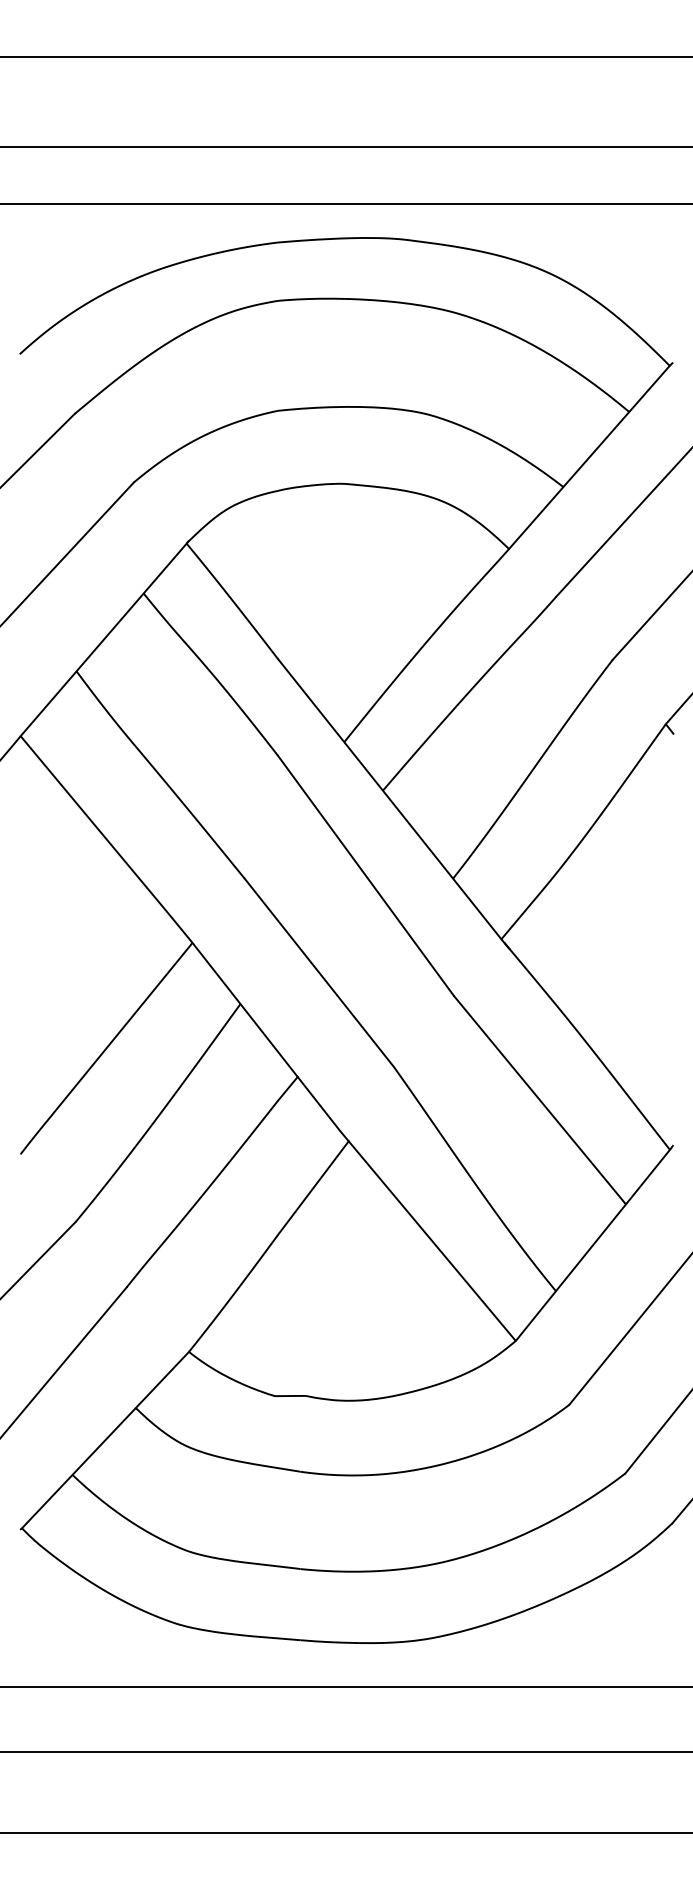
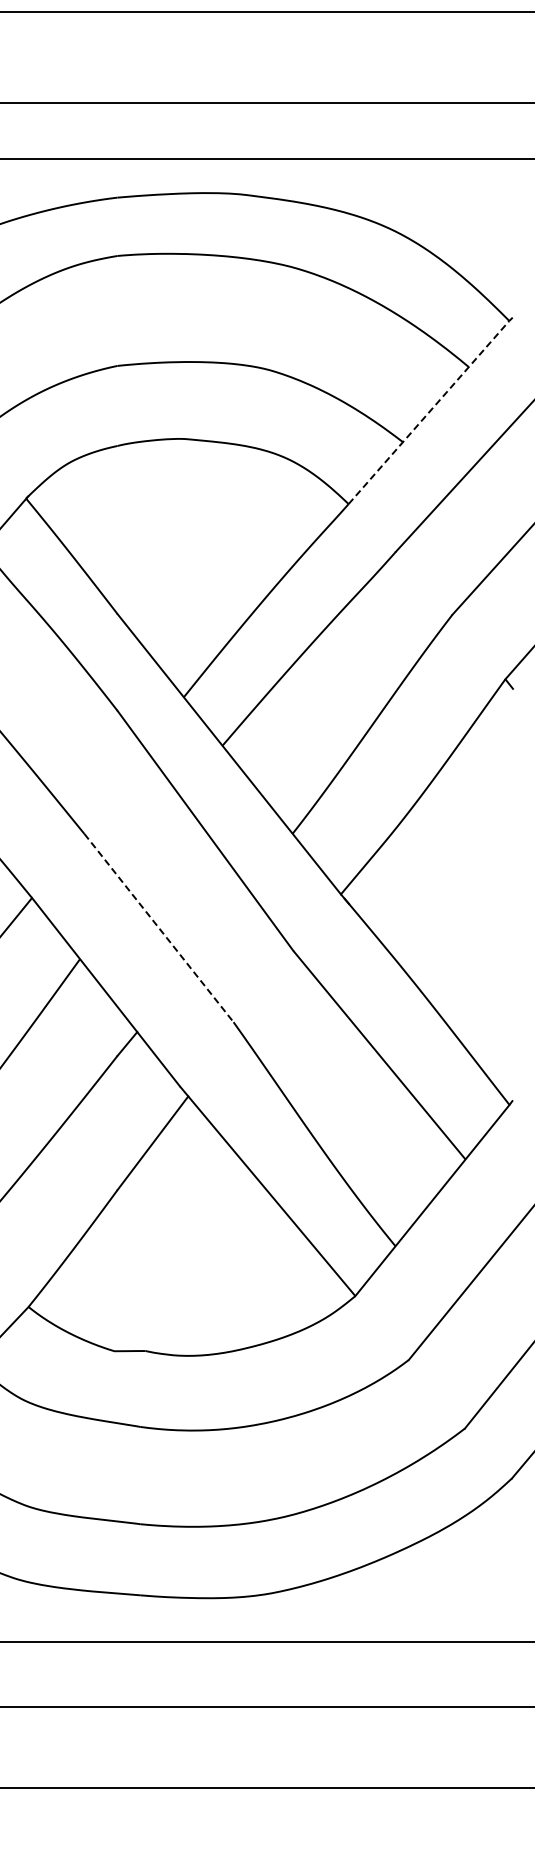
line: (589, 457) -> (429, 412), solid -> dashed
line: (319, 973) -> (159, 928), solid -> dashed

